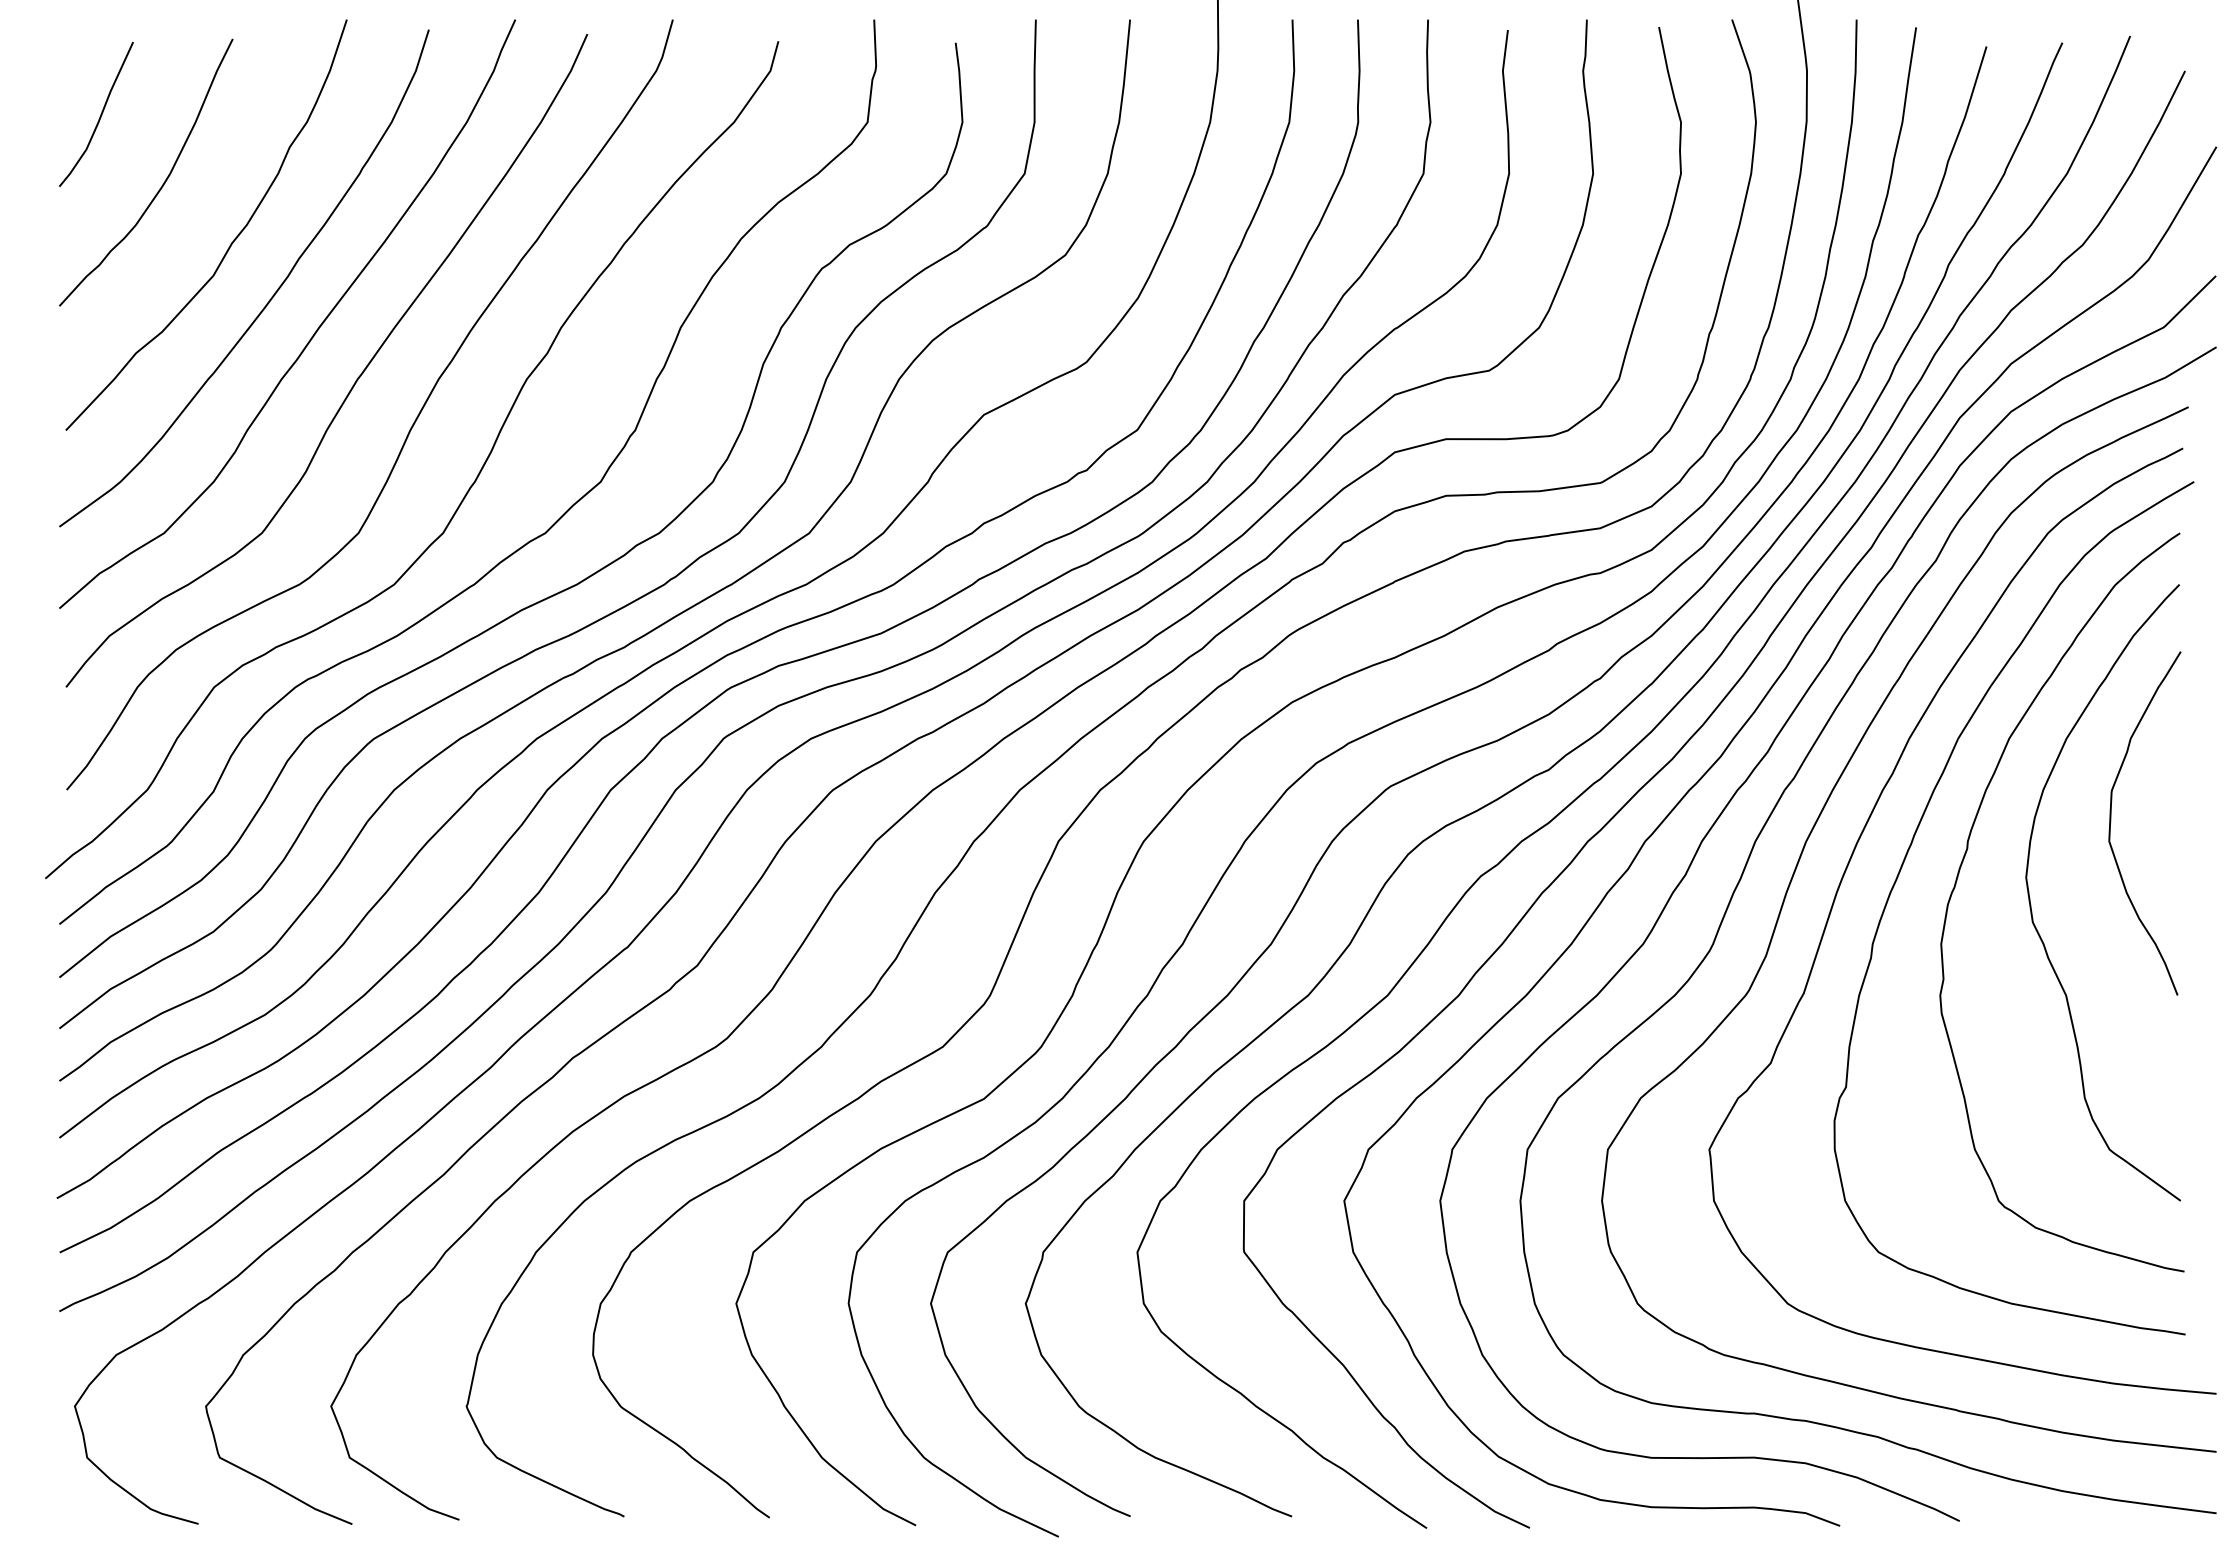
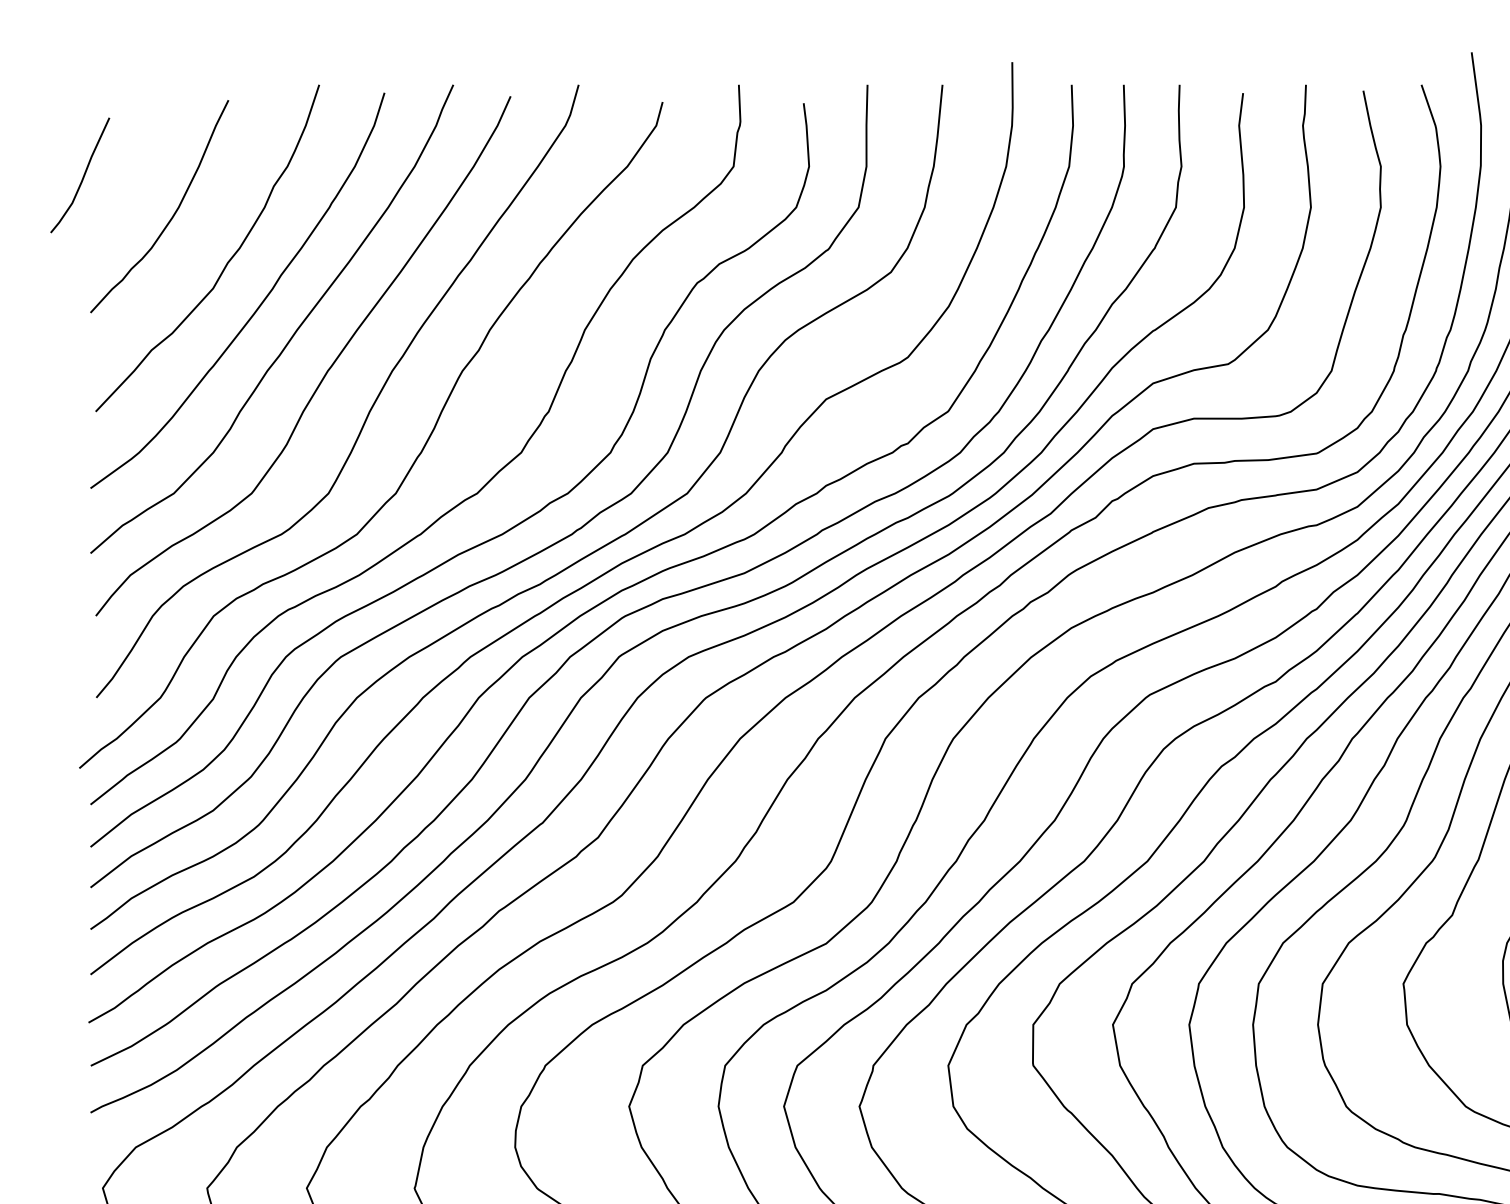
curve: (100, 114) -> (83, 175), moved

